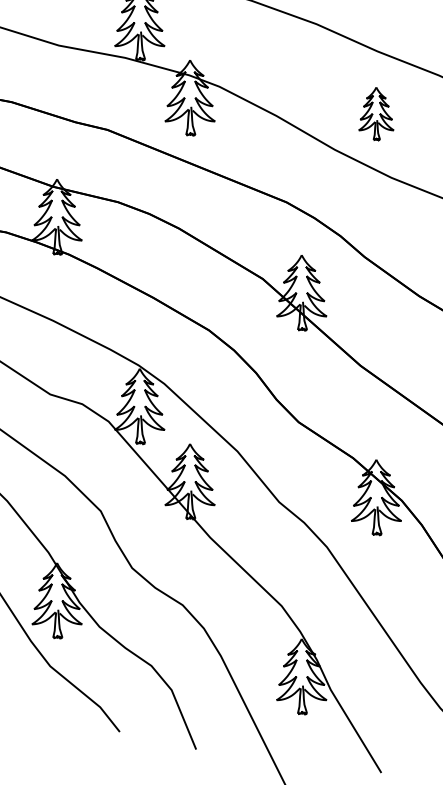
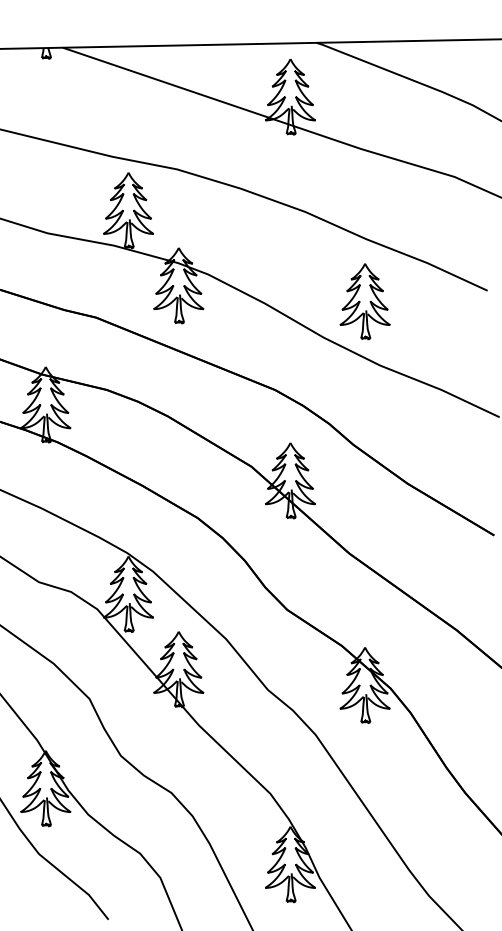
part: (375, 113) -> (364, 301), size x1.43

